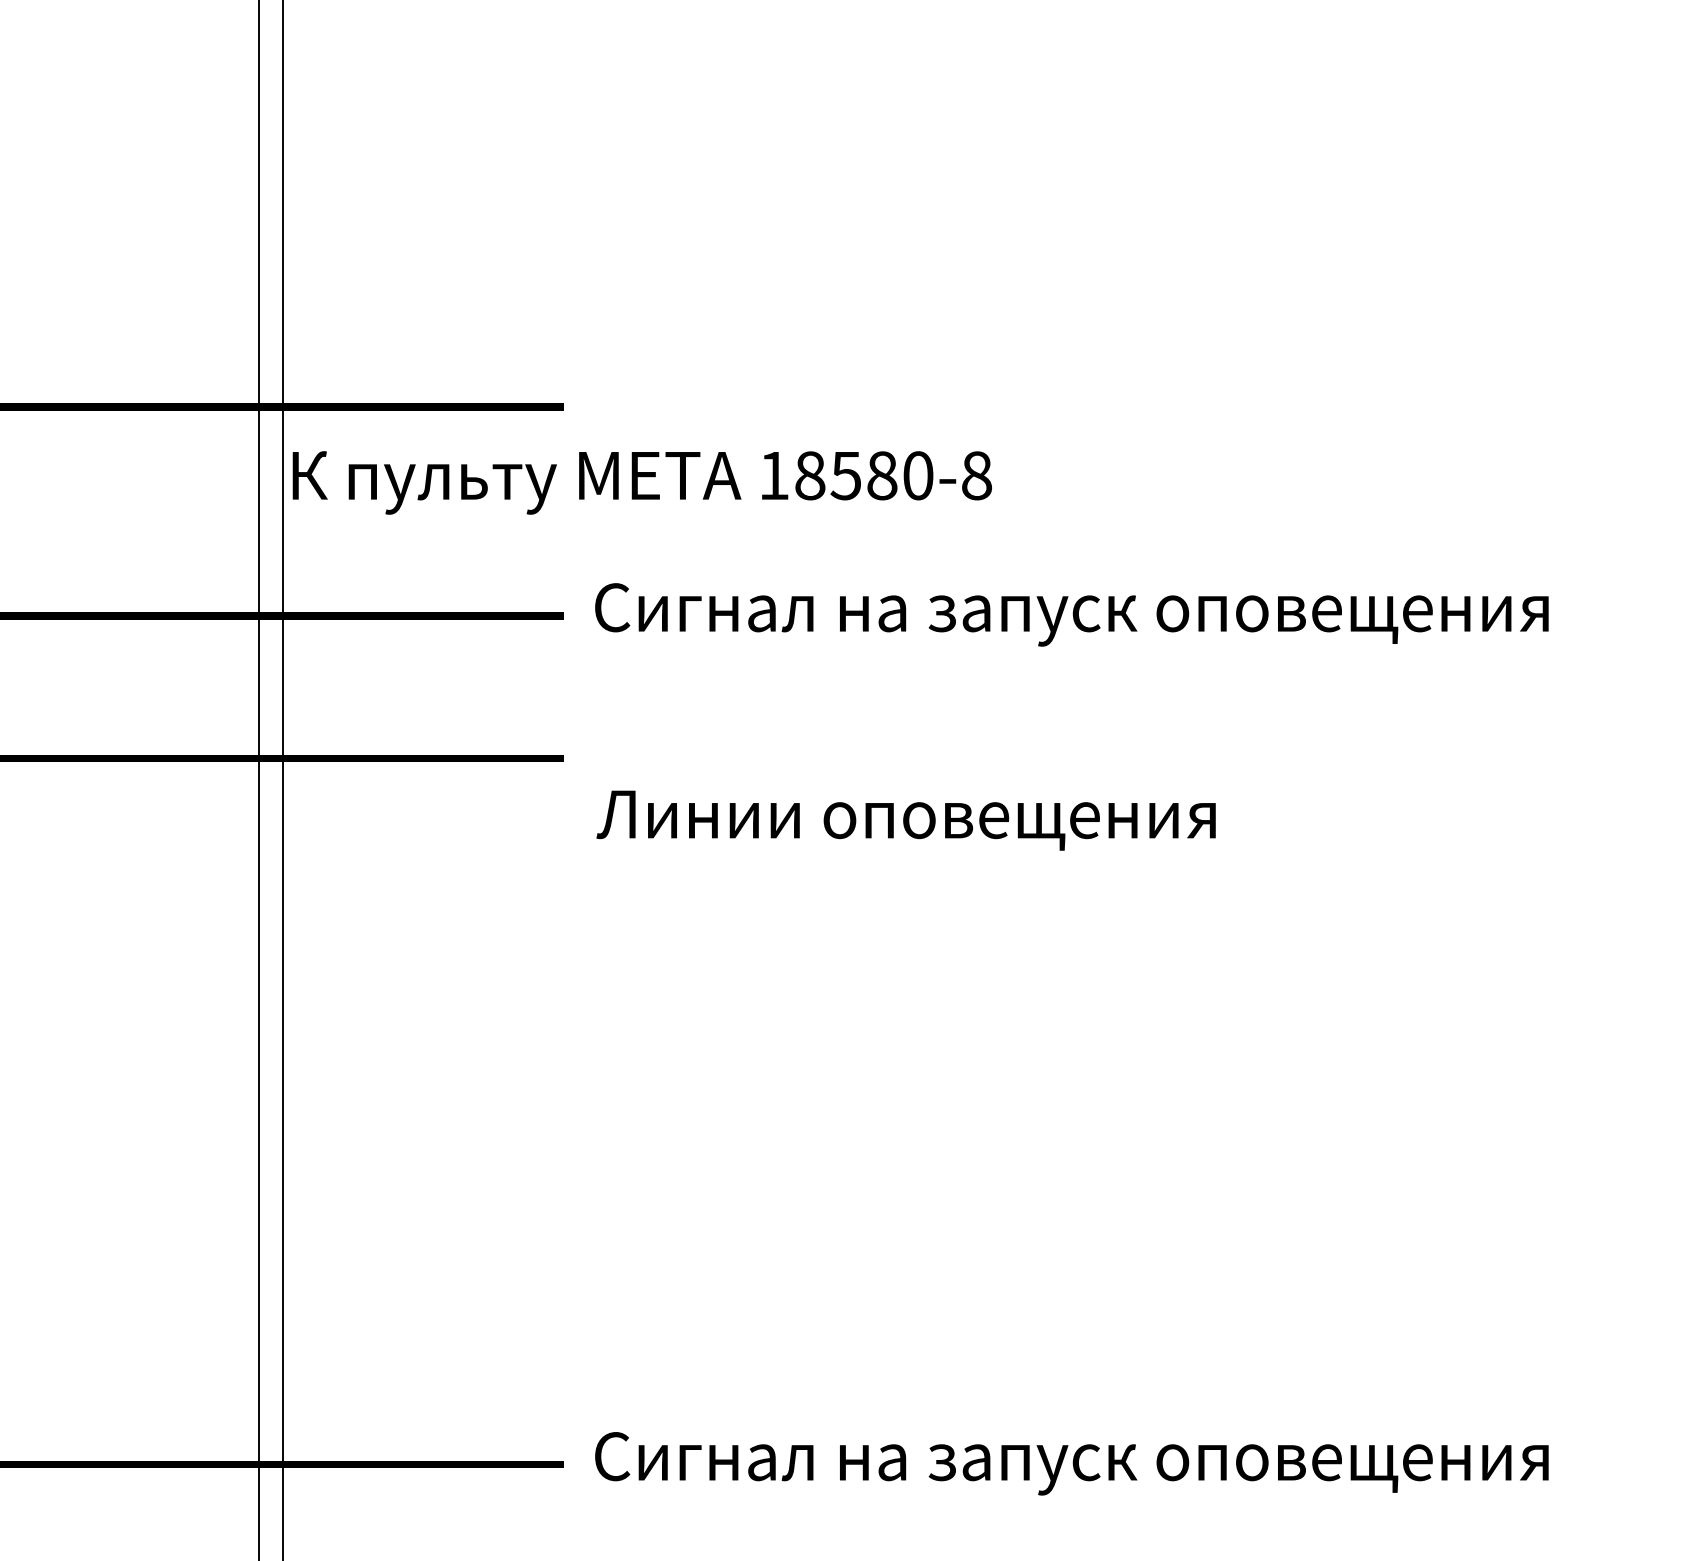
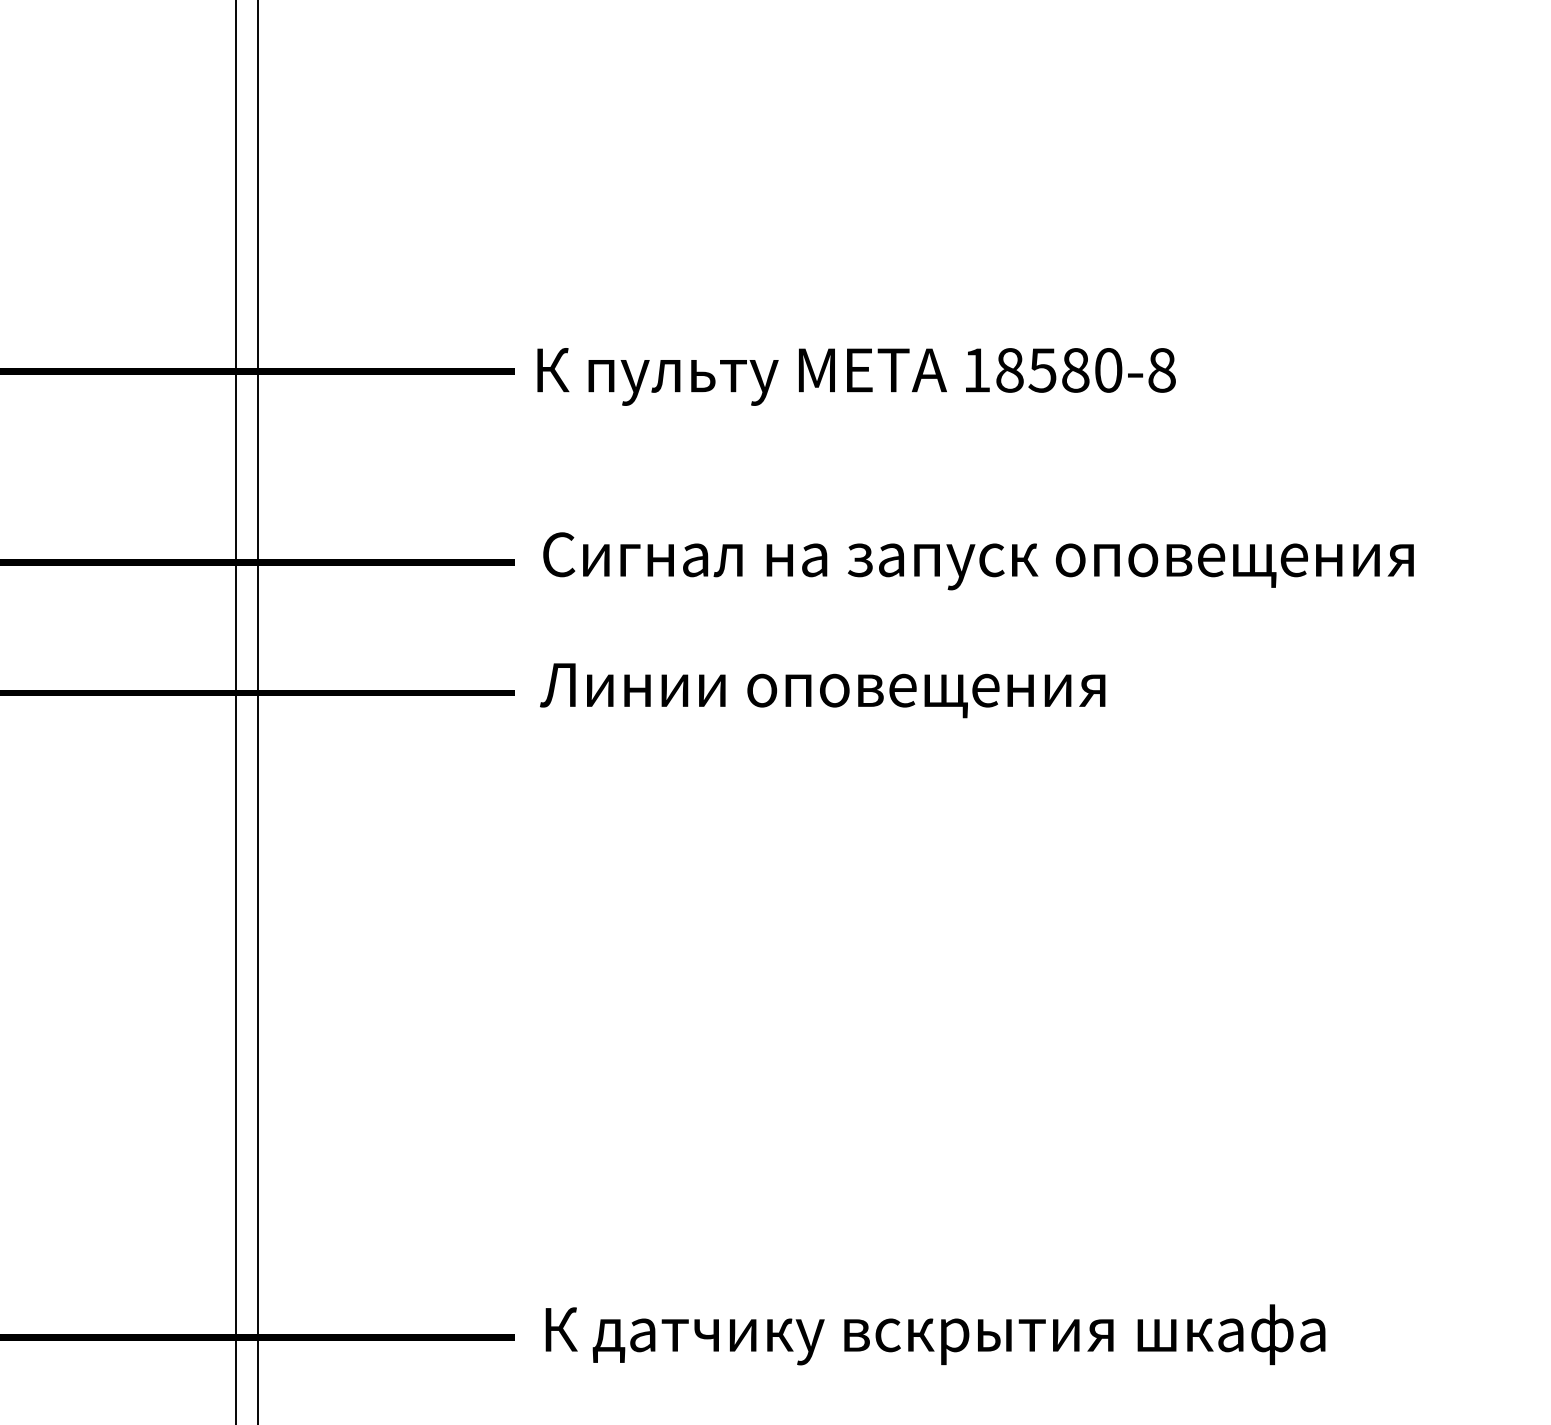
text: (641, 482) -> (855, 376), moved
text: (905, 820) -> (822, 690), moved
text: (1071, 1461) -> (978, 1334), Сигнал на запуск оповещения -> К датчику вскрытия шкафа

